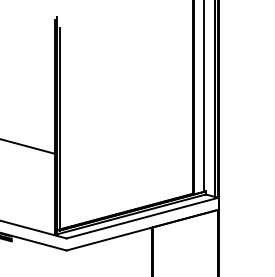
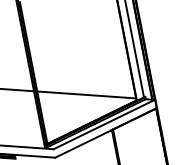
line: (126, 172) -> (86, 94), added

